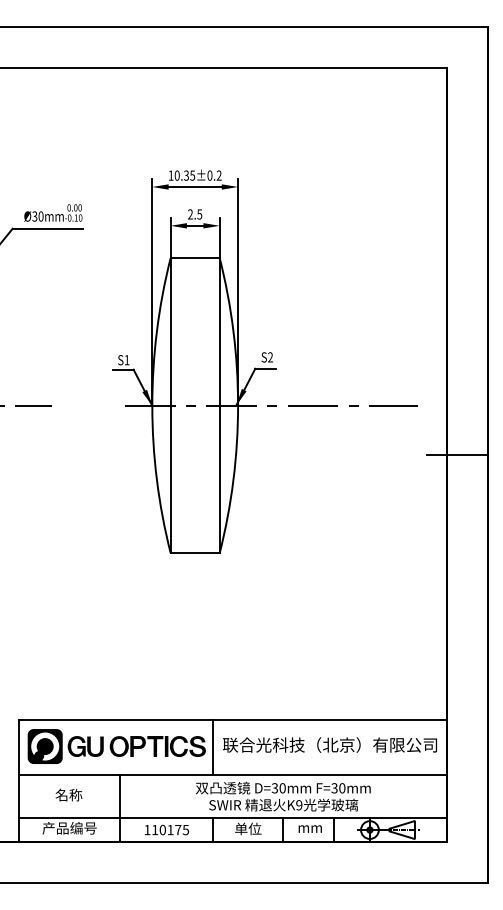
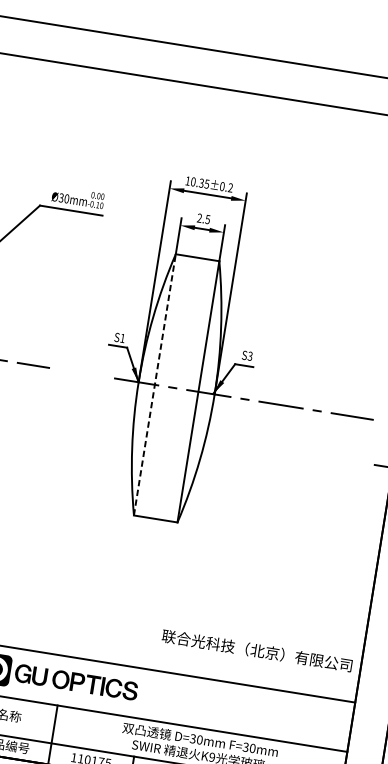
text: (270, 357) -> (250, 356), S2 -> S3
line: (170, 405) -> (154, 384), solid -> dashed
text: (329, 744) -> (256, 650), moved
line: (213, 747) -> (144, 693), removed

